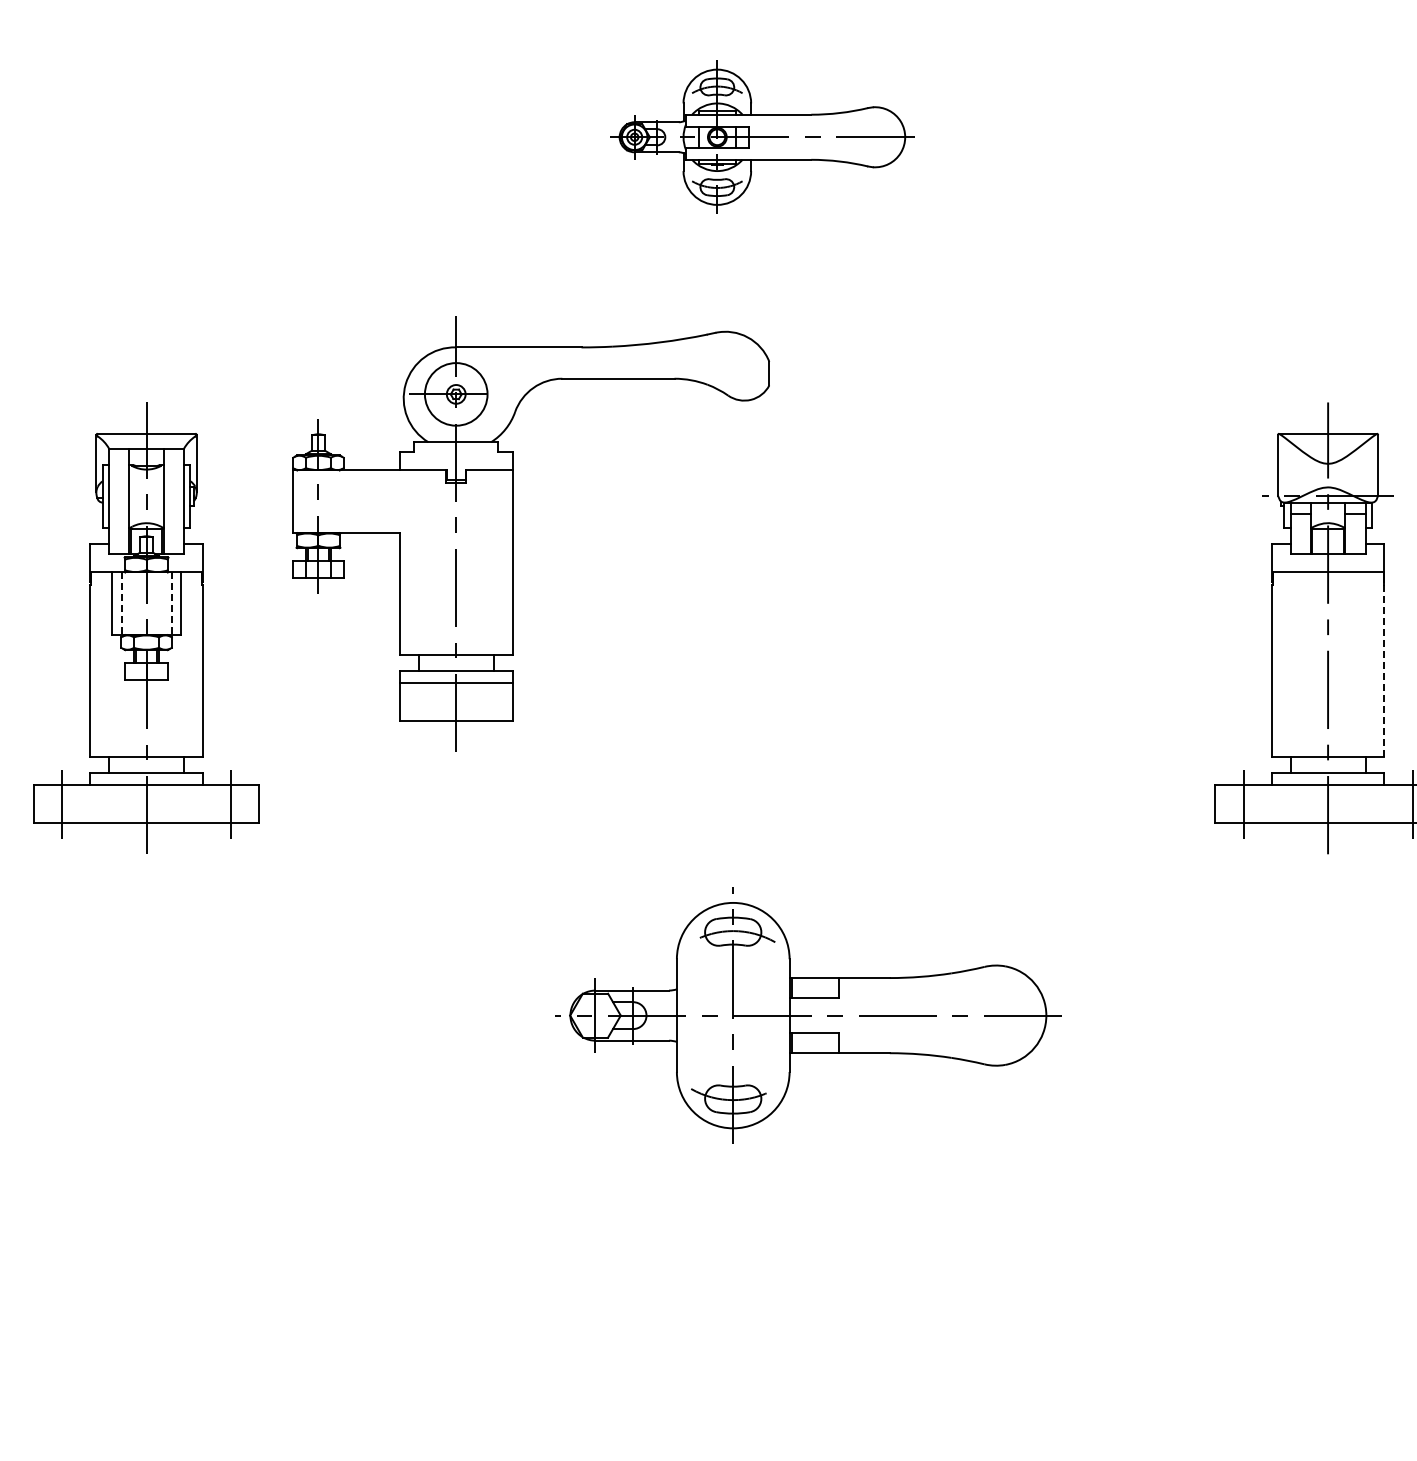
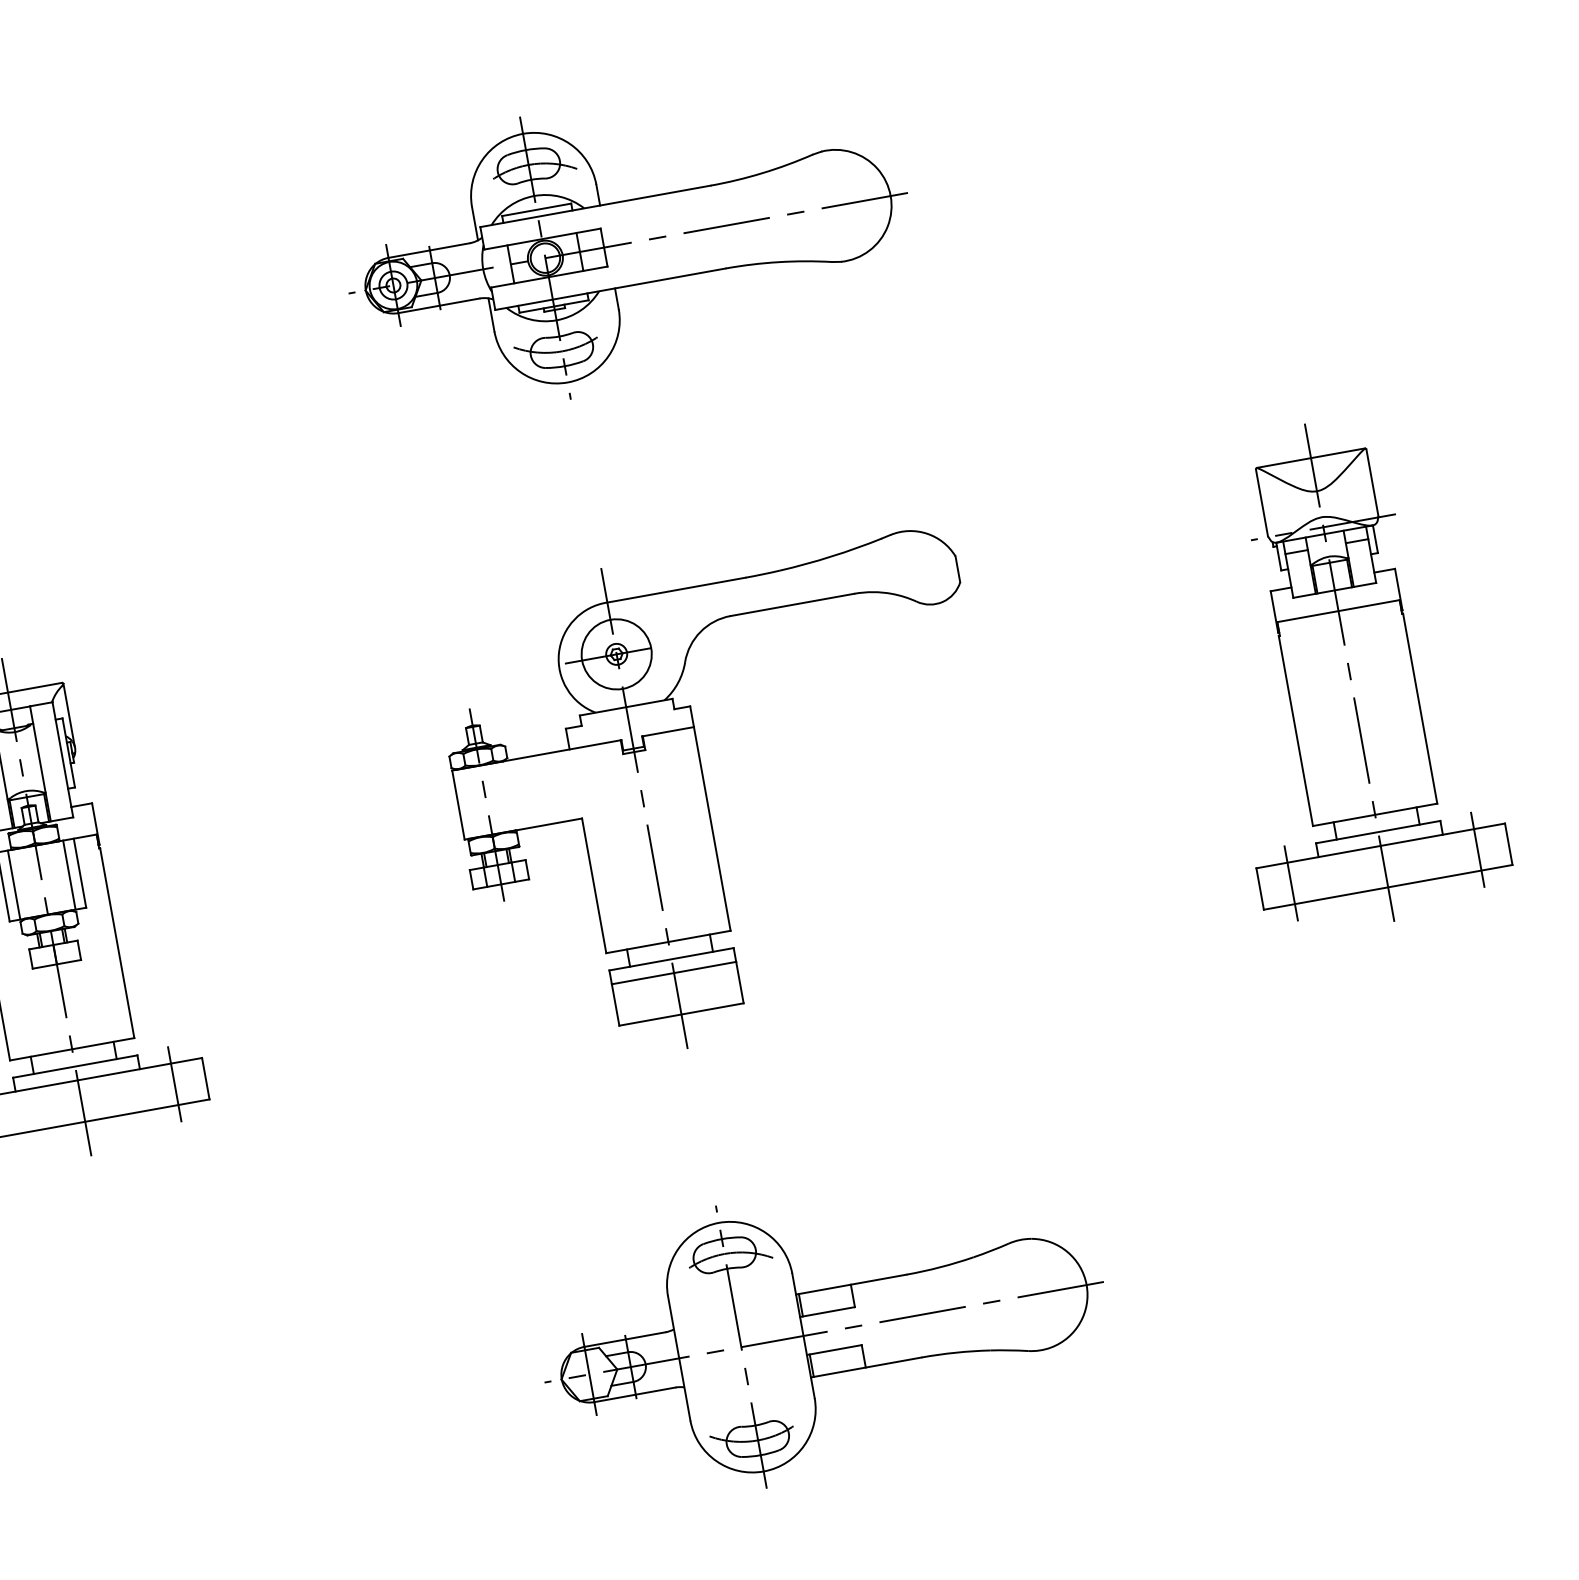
part: (762, 137) -> (628, 243), size x1.67
part: (513, 533) -> (707, 796), moved
line: (121, 604) -> (14, 885), dashed -> solid
line: (171, 604) -> (69, 875), dashed -> solid
line: (1384, 670) -> (1420, 708), dashed -> solid
part: (808, 1015) -> (824, 1332), moved

